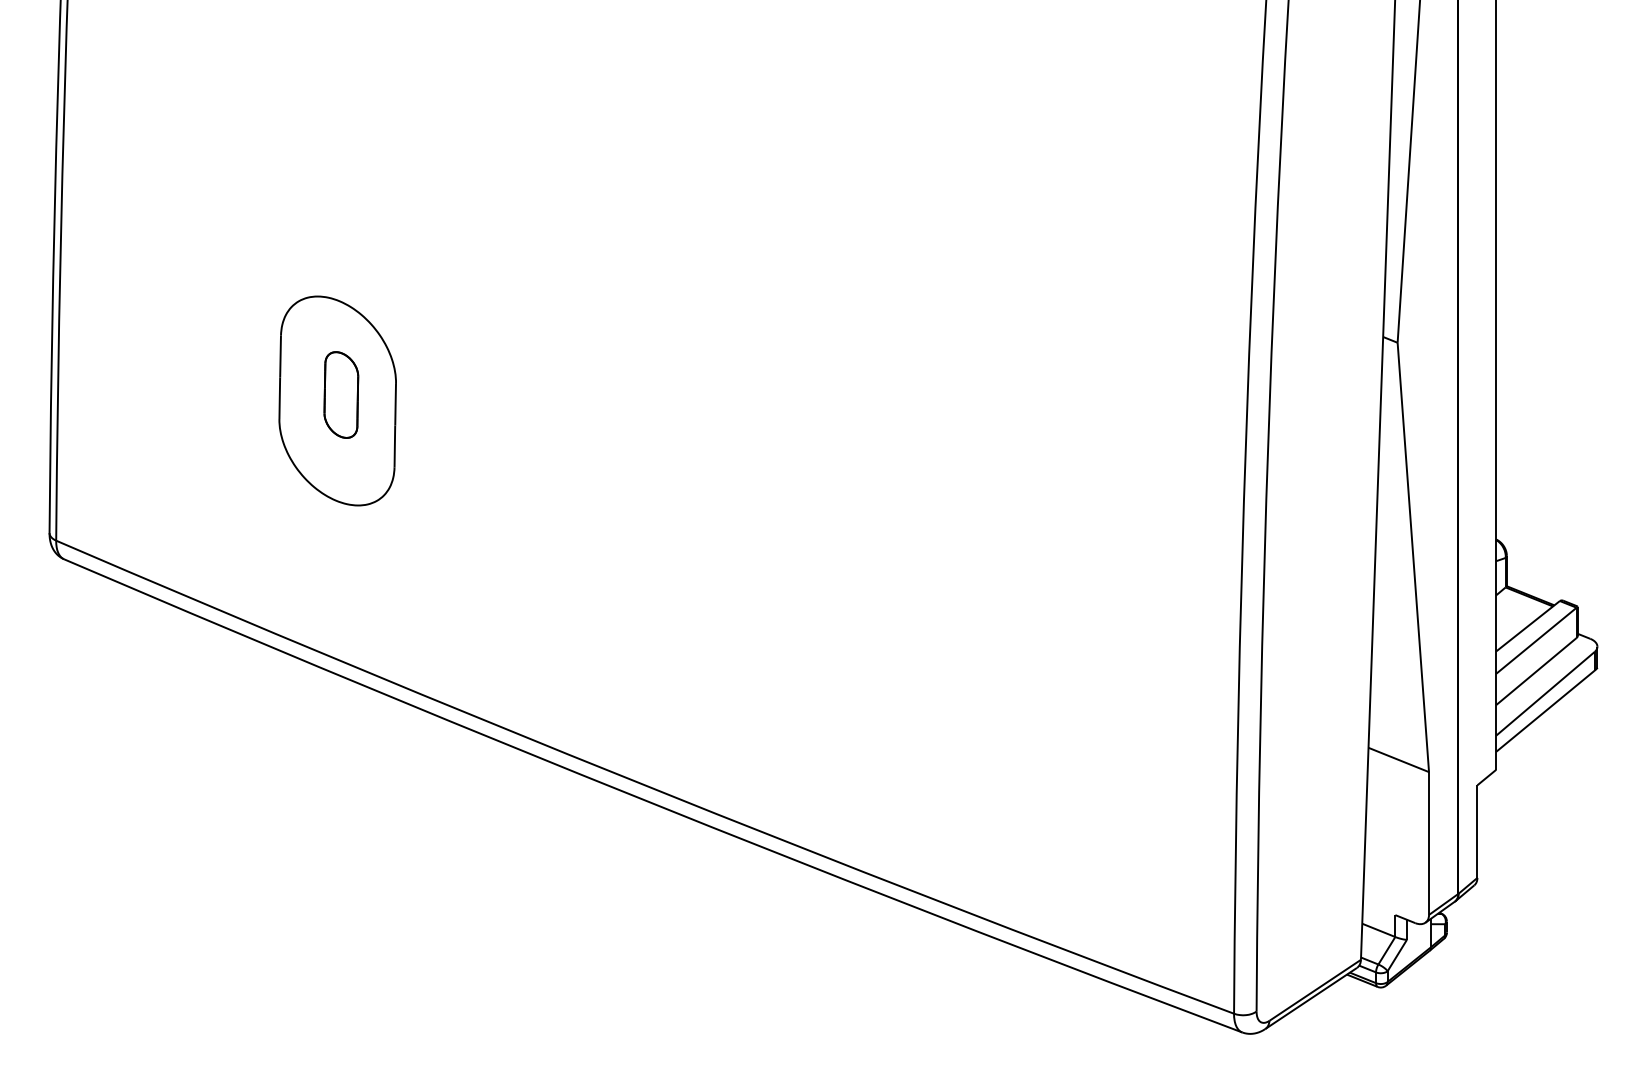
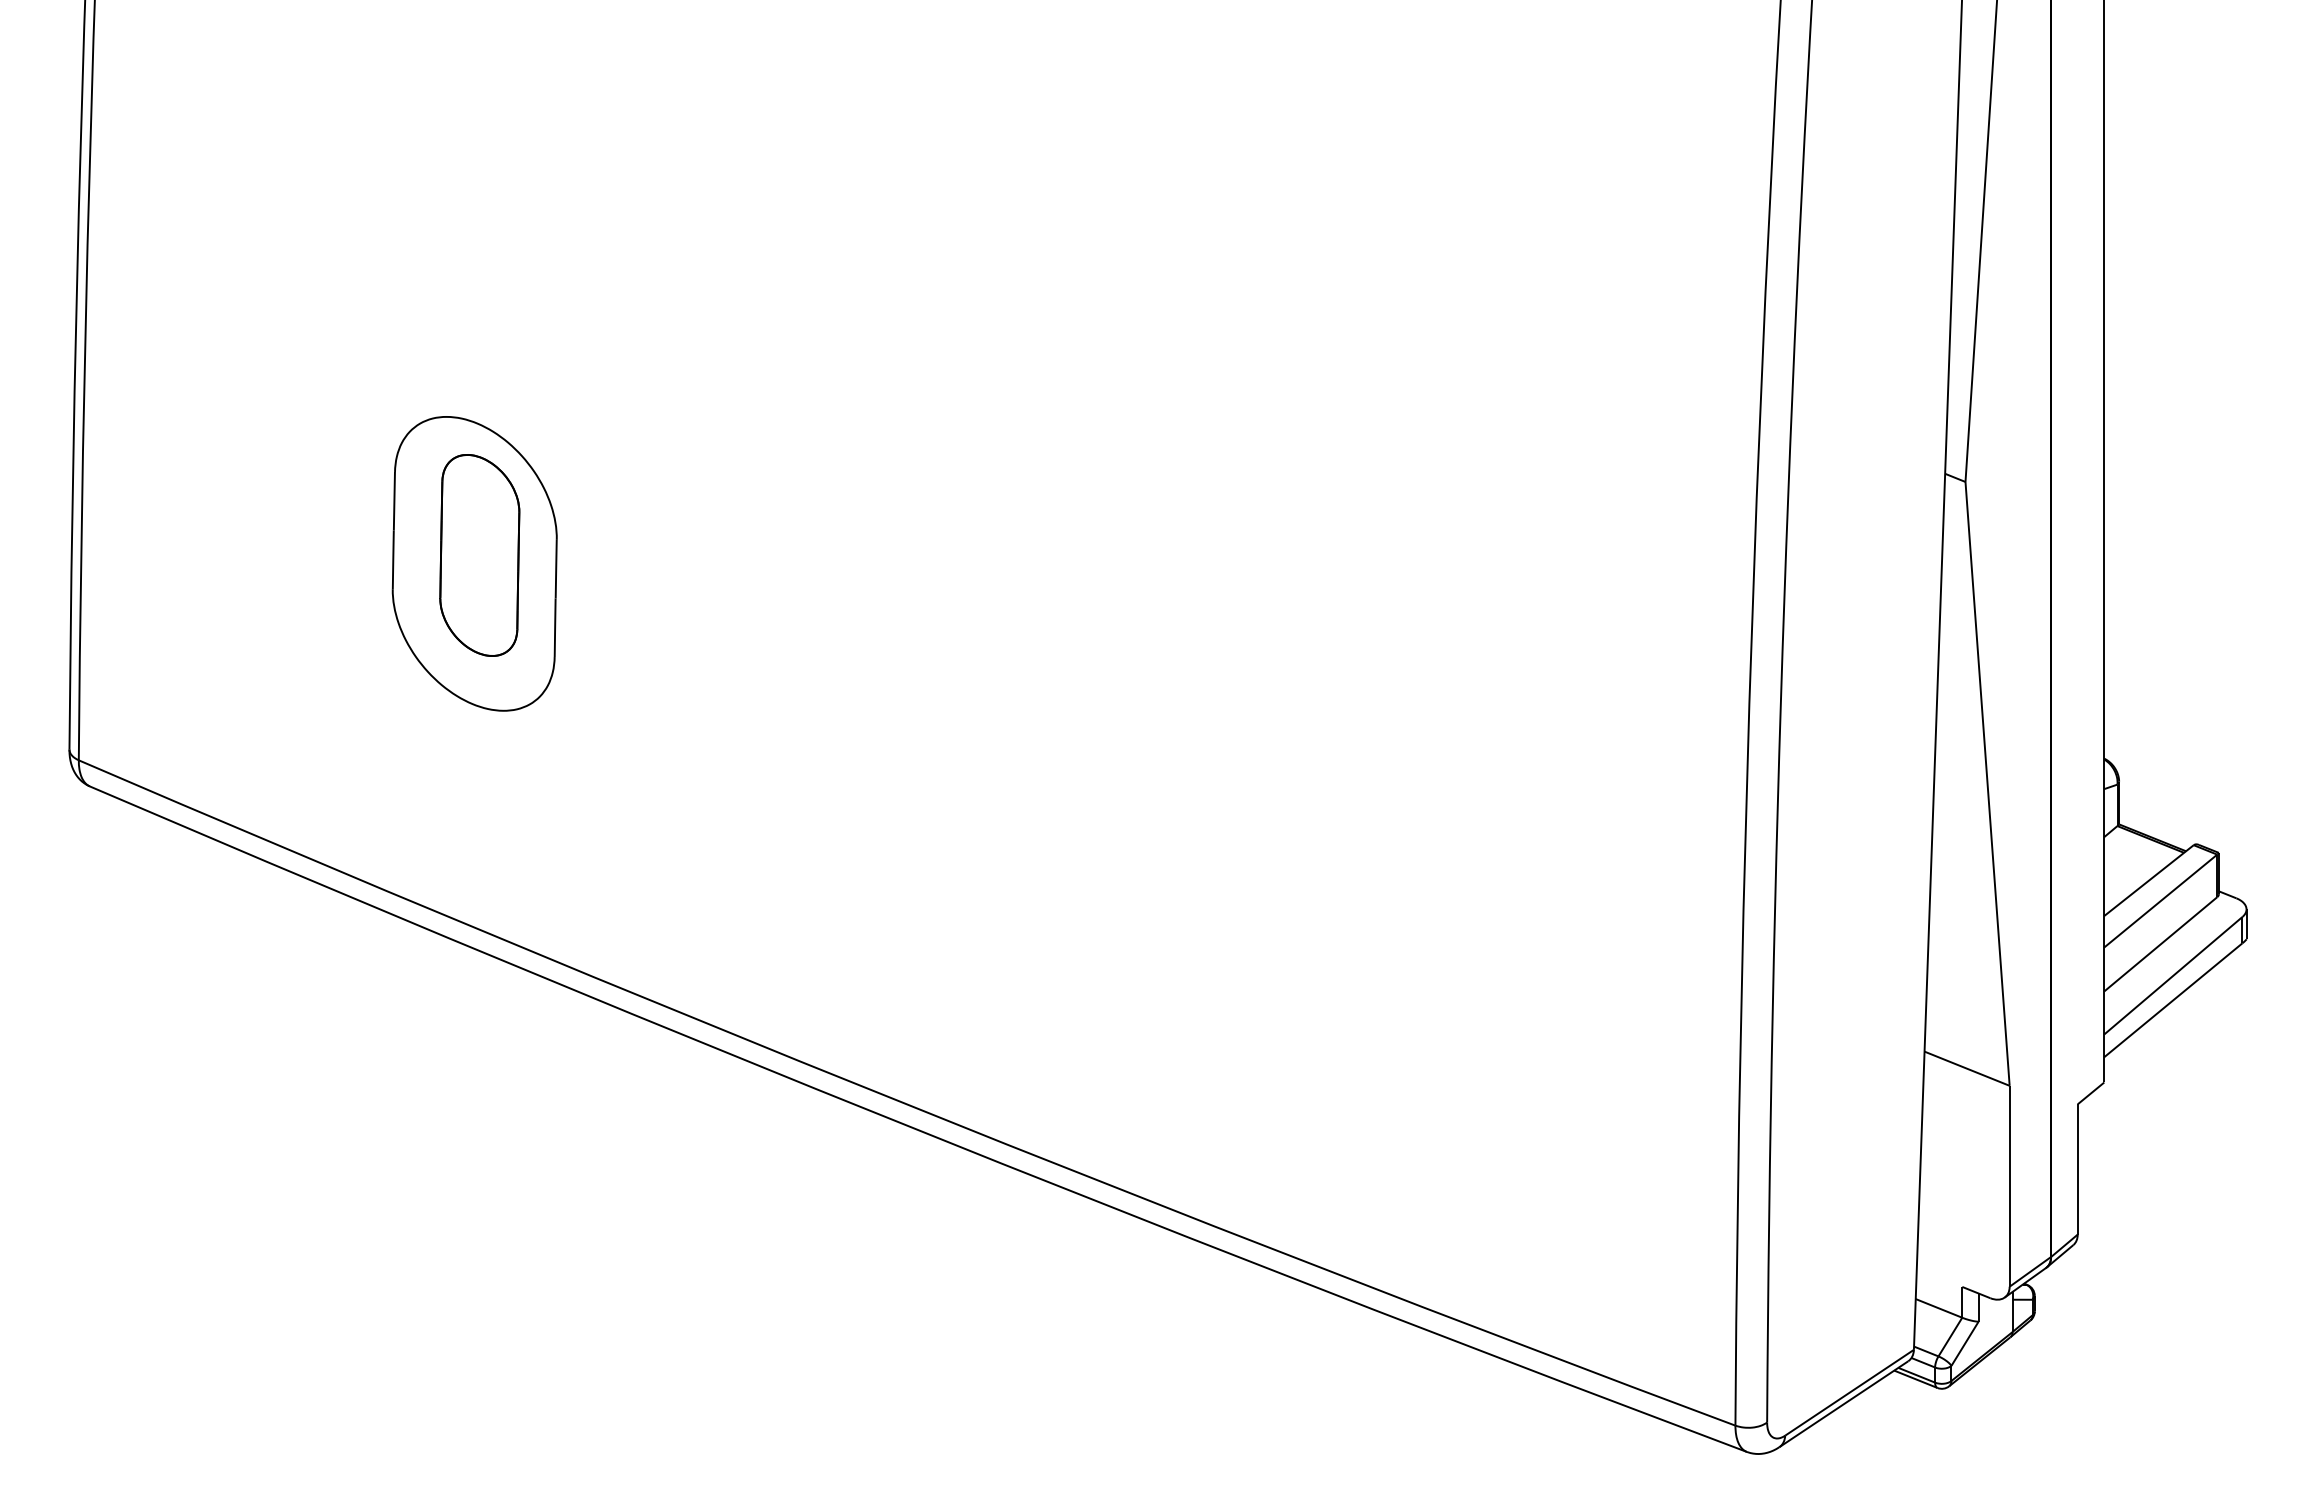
part: (341, 395) -> (479, 555), size x1.67

